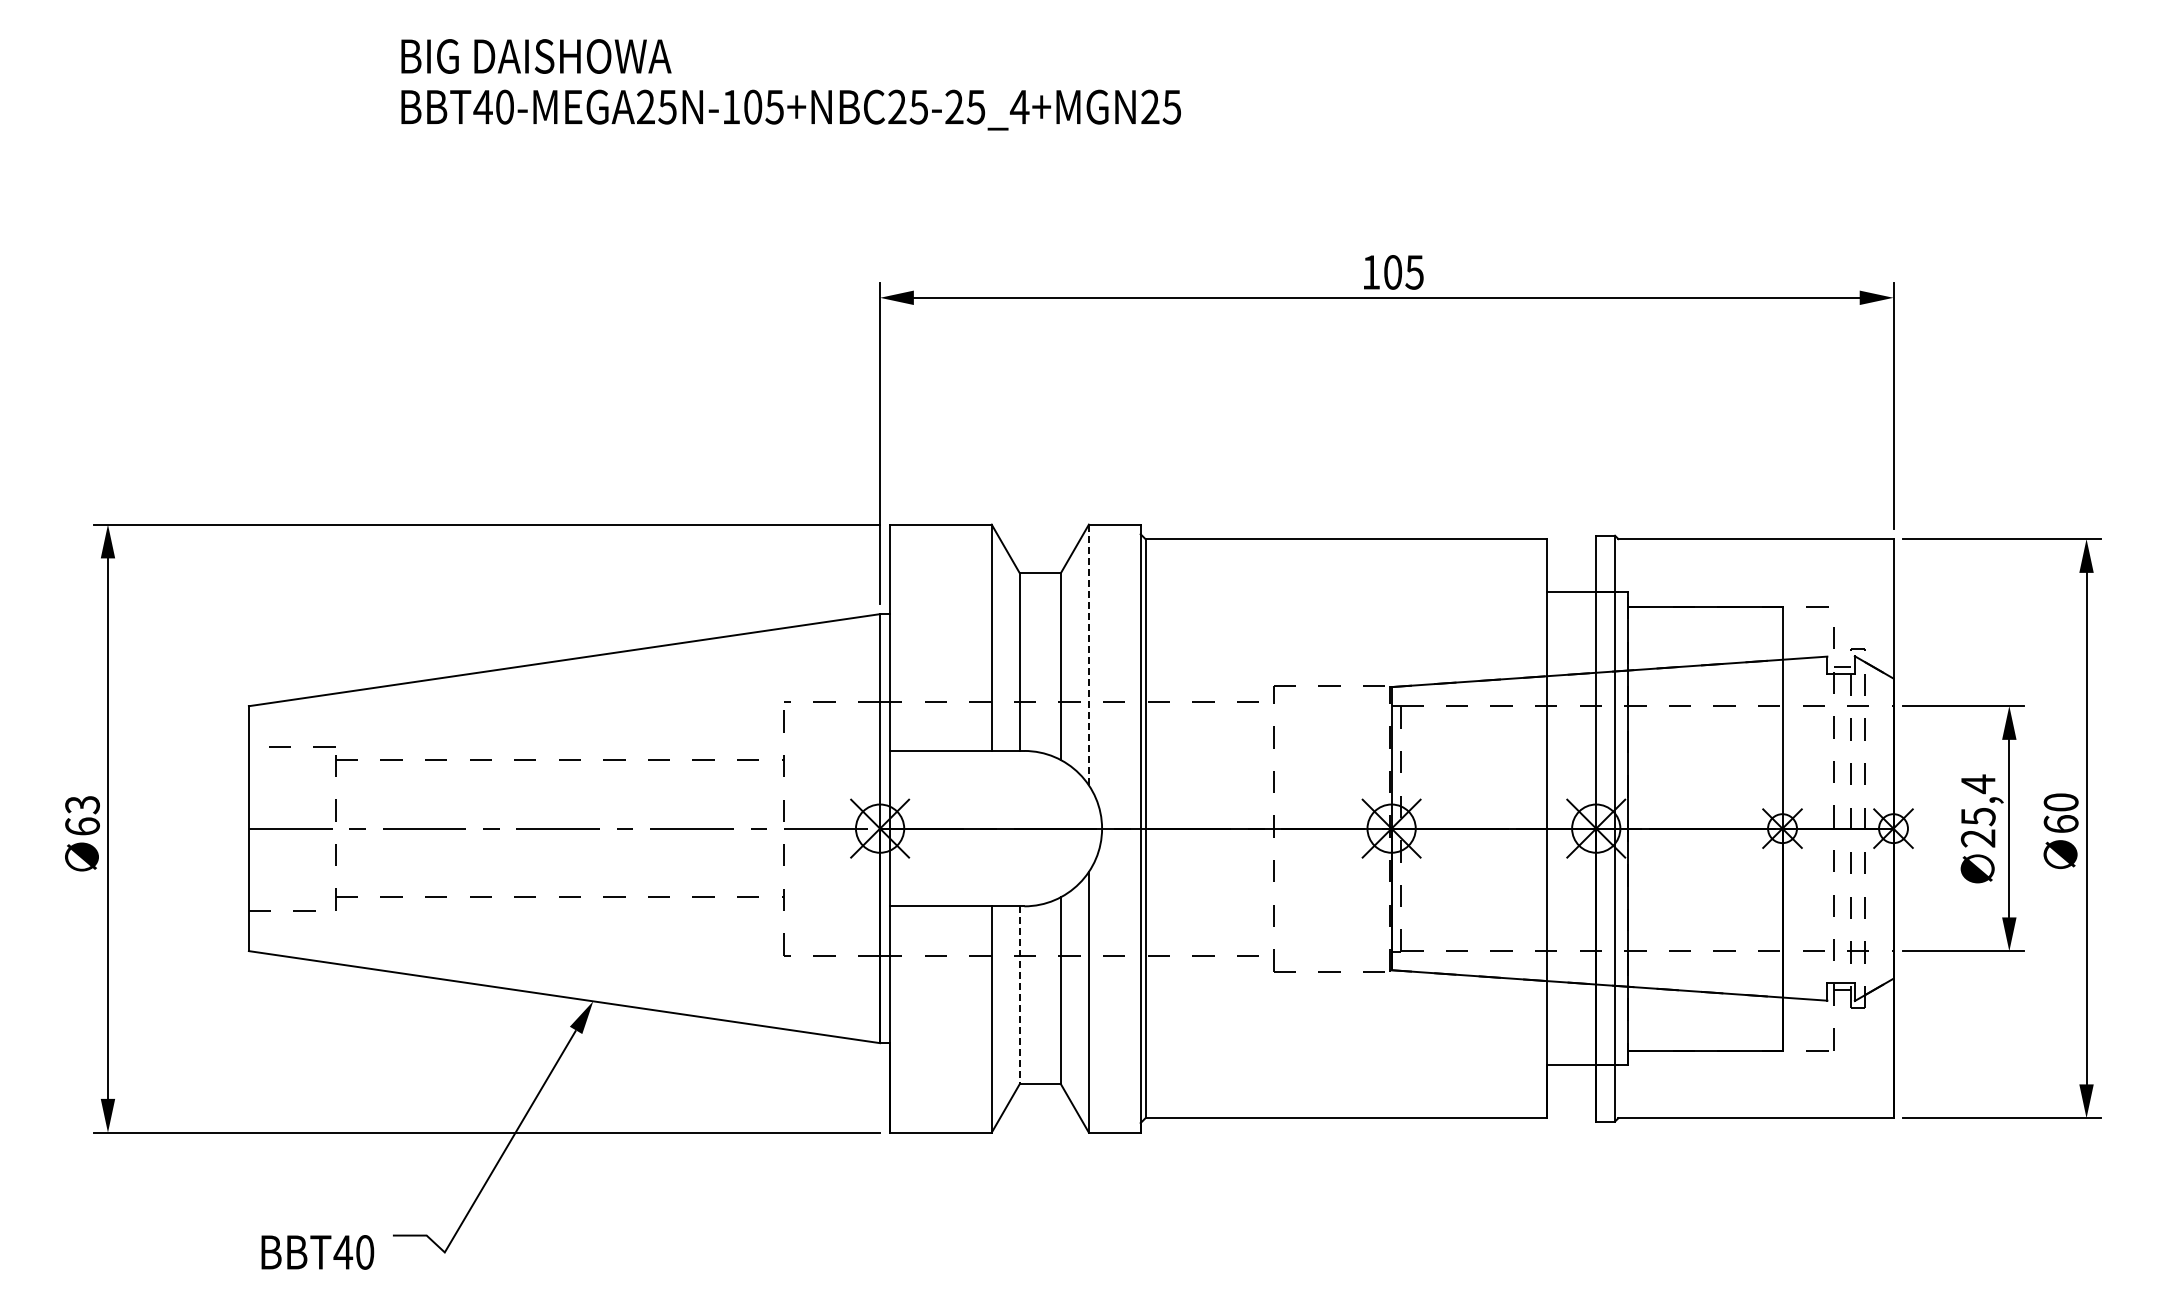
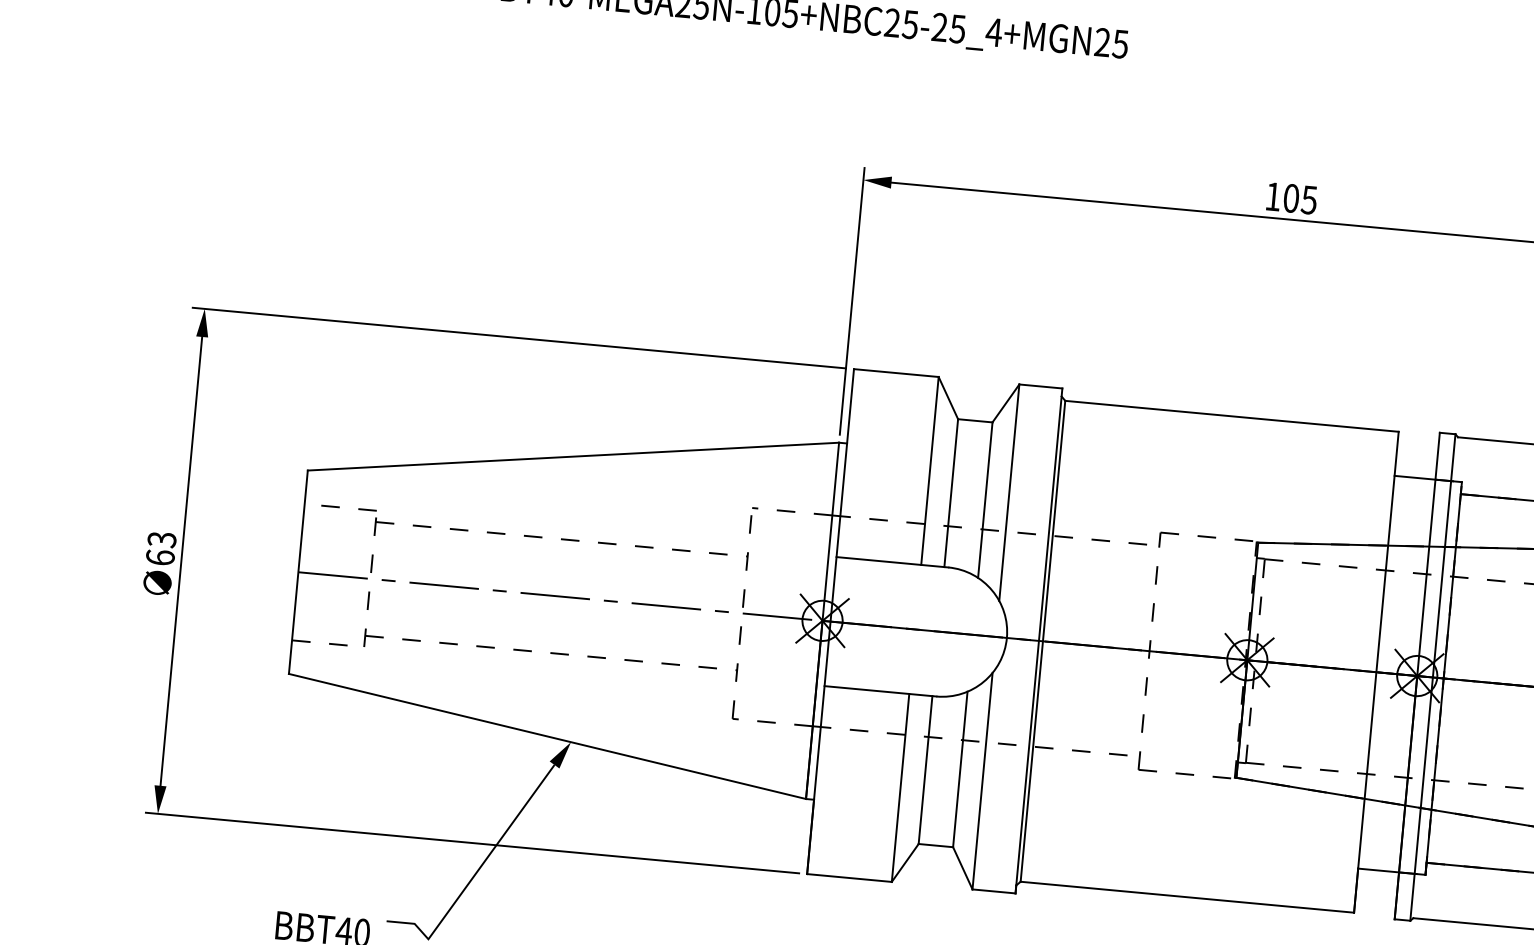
line: (1088, 655) -> (1008, 493), dashed -> solid
line: (1019, 995) -> (925, 770), dashed -> solid

